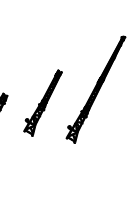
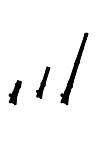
part: (41, 102) -> (42, 82), size x0.7

